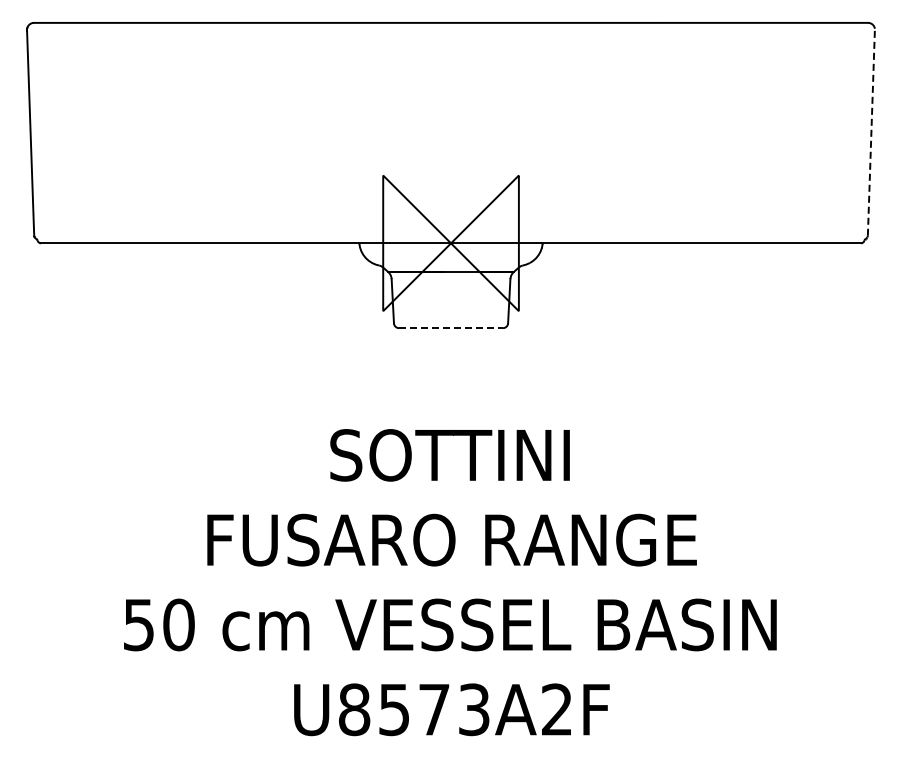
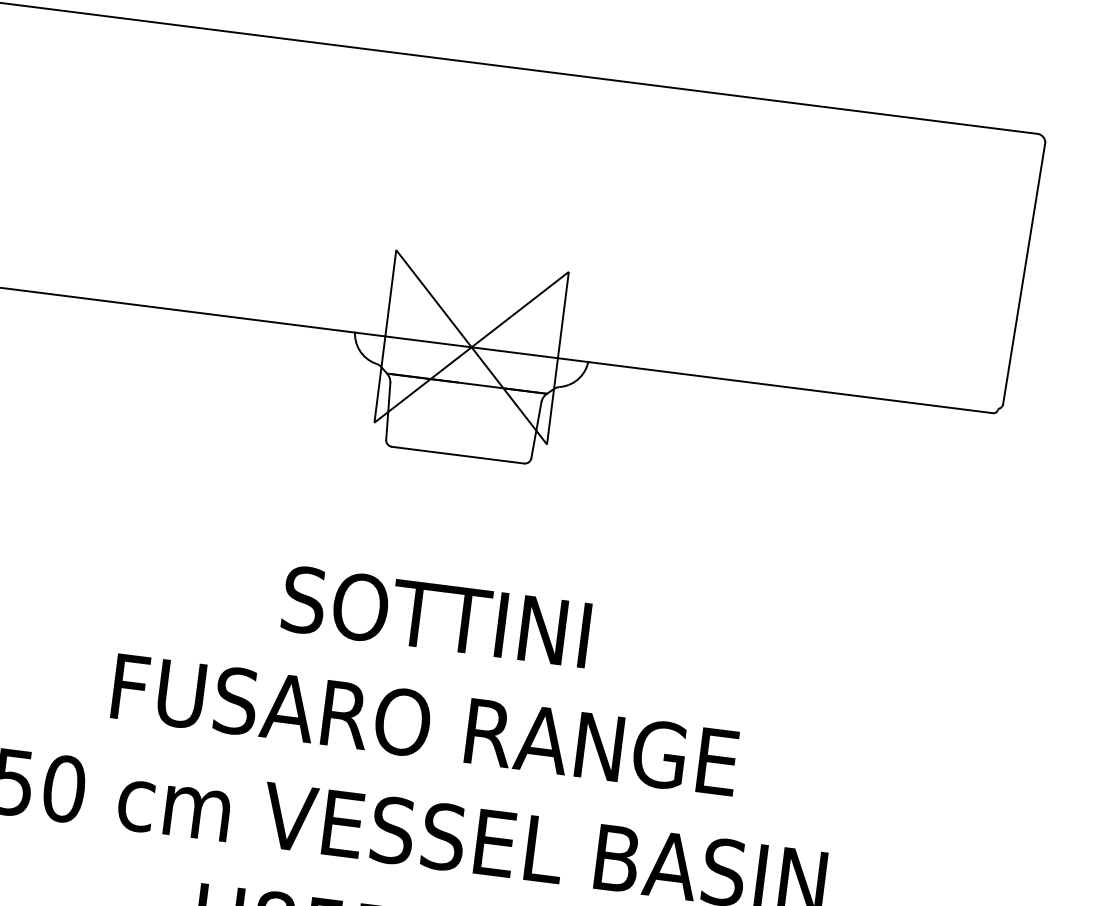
line: (871, 132) -> (1024, 273), dashed -> solid
line: (451, 328) -> (458, 455), dashed -> solid

